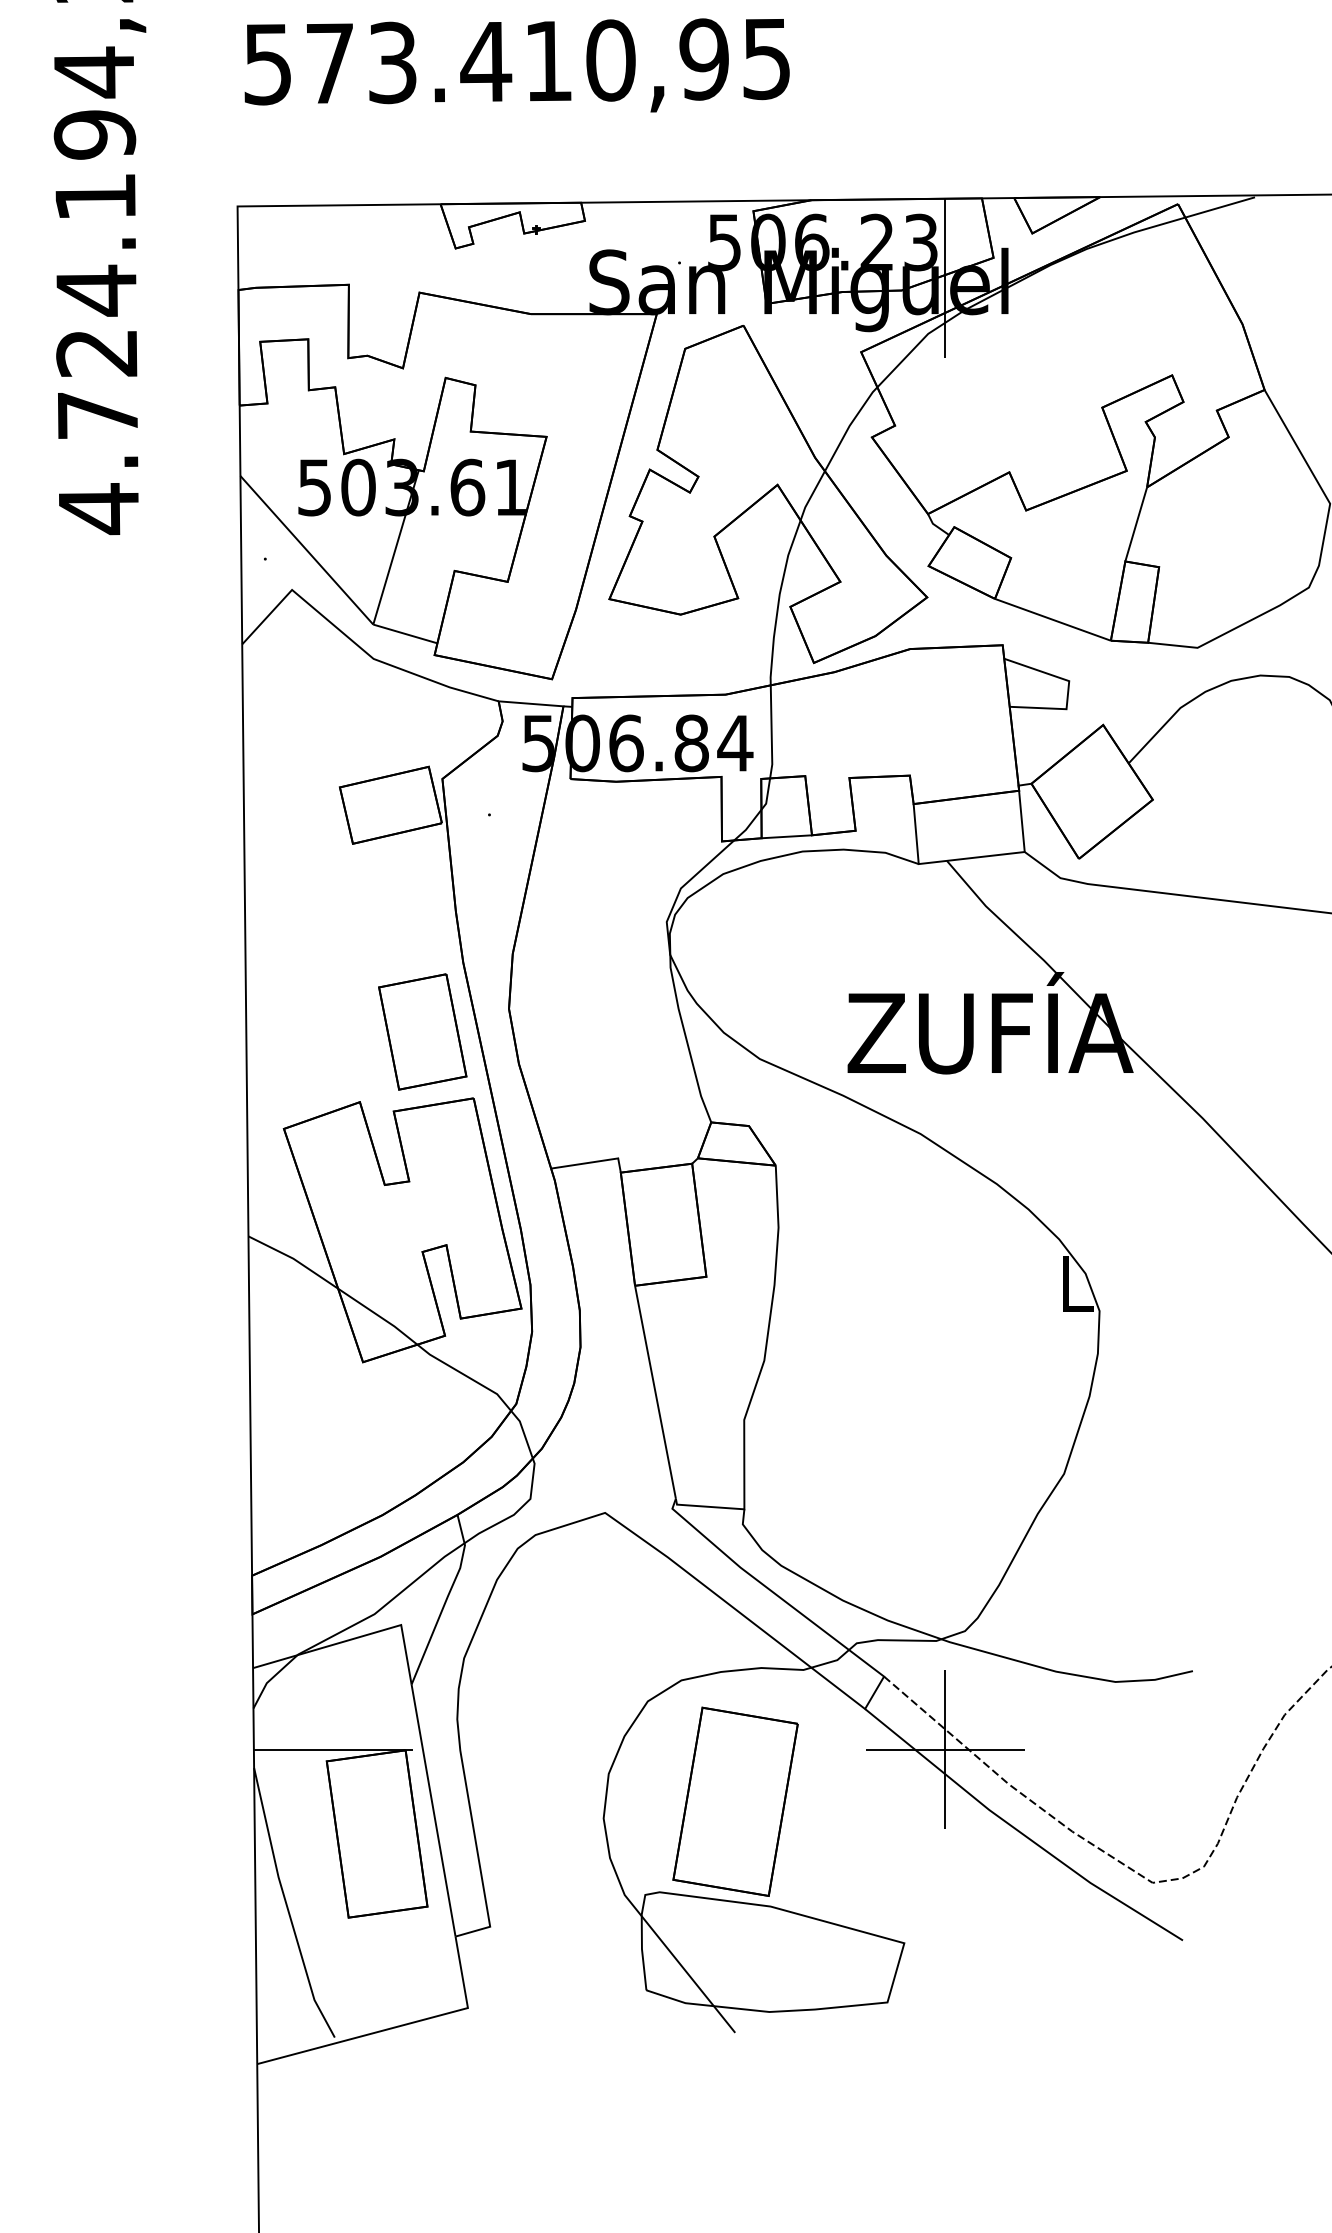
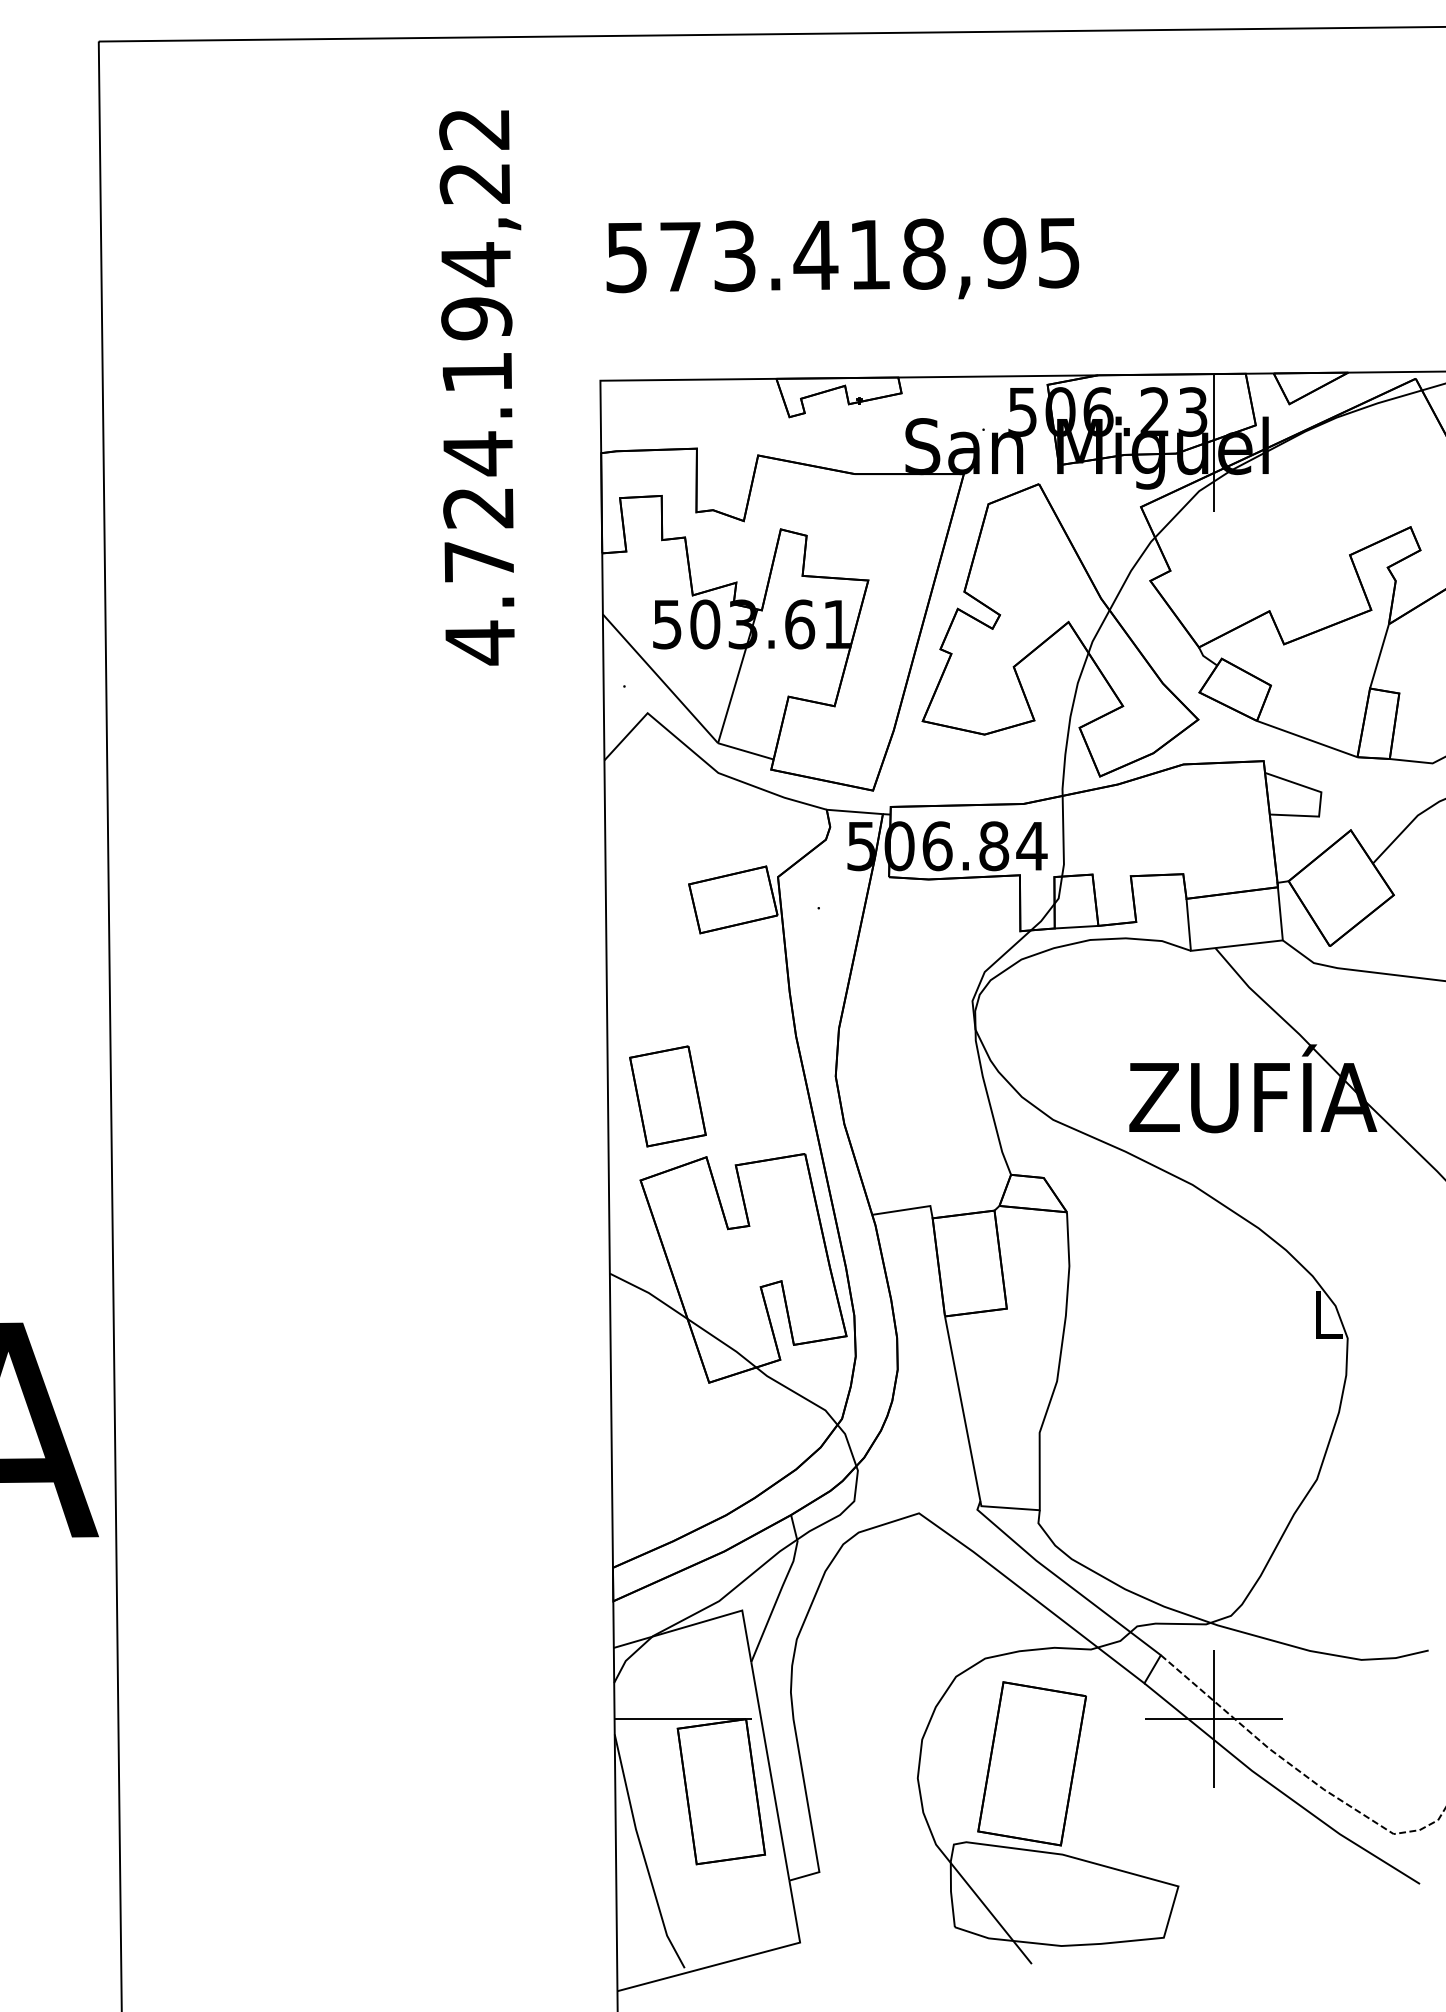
text: (610, 59) -> (923, 253), 573.410,95 -> 573.418,95
part: (422, 1032) -> (667, 1096), moved

